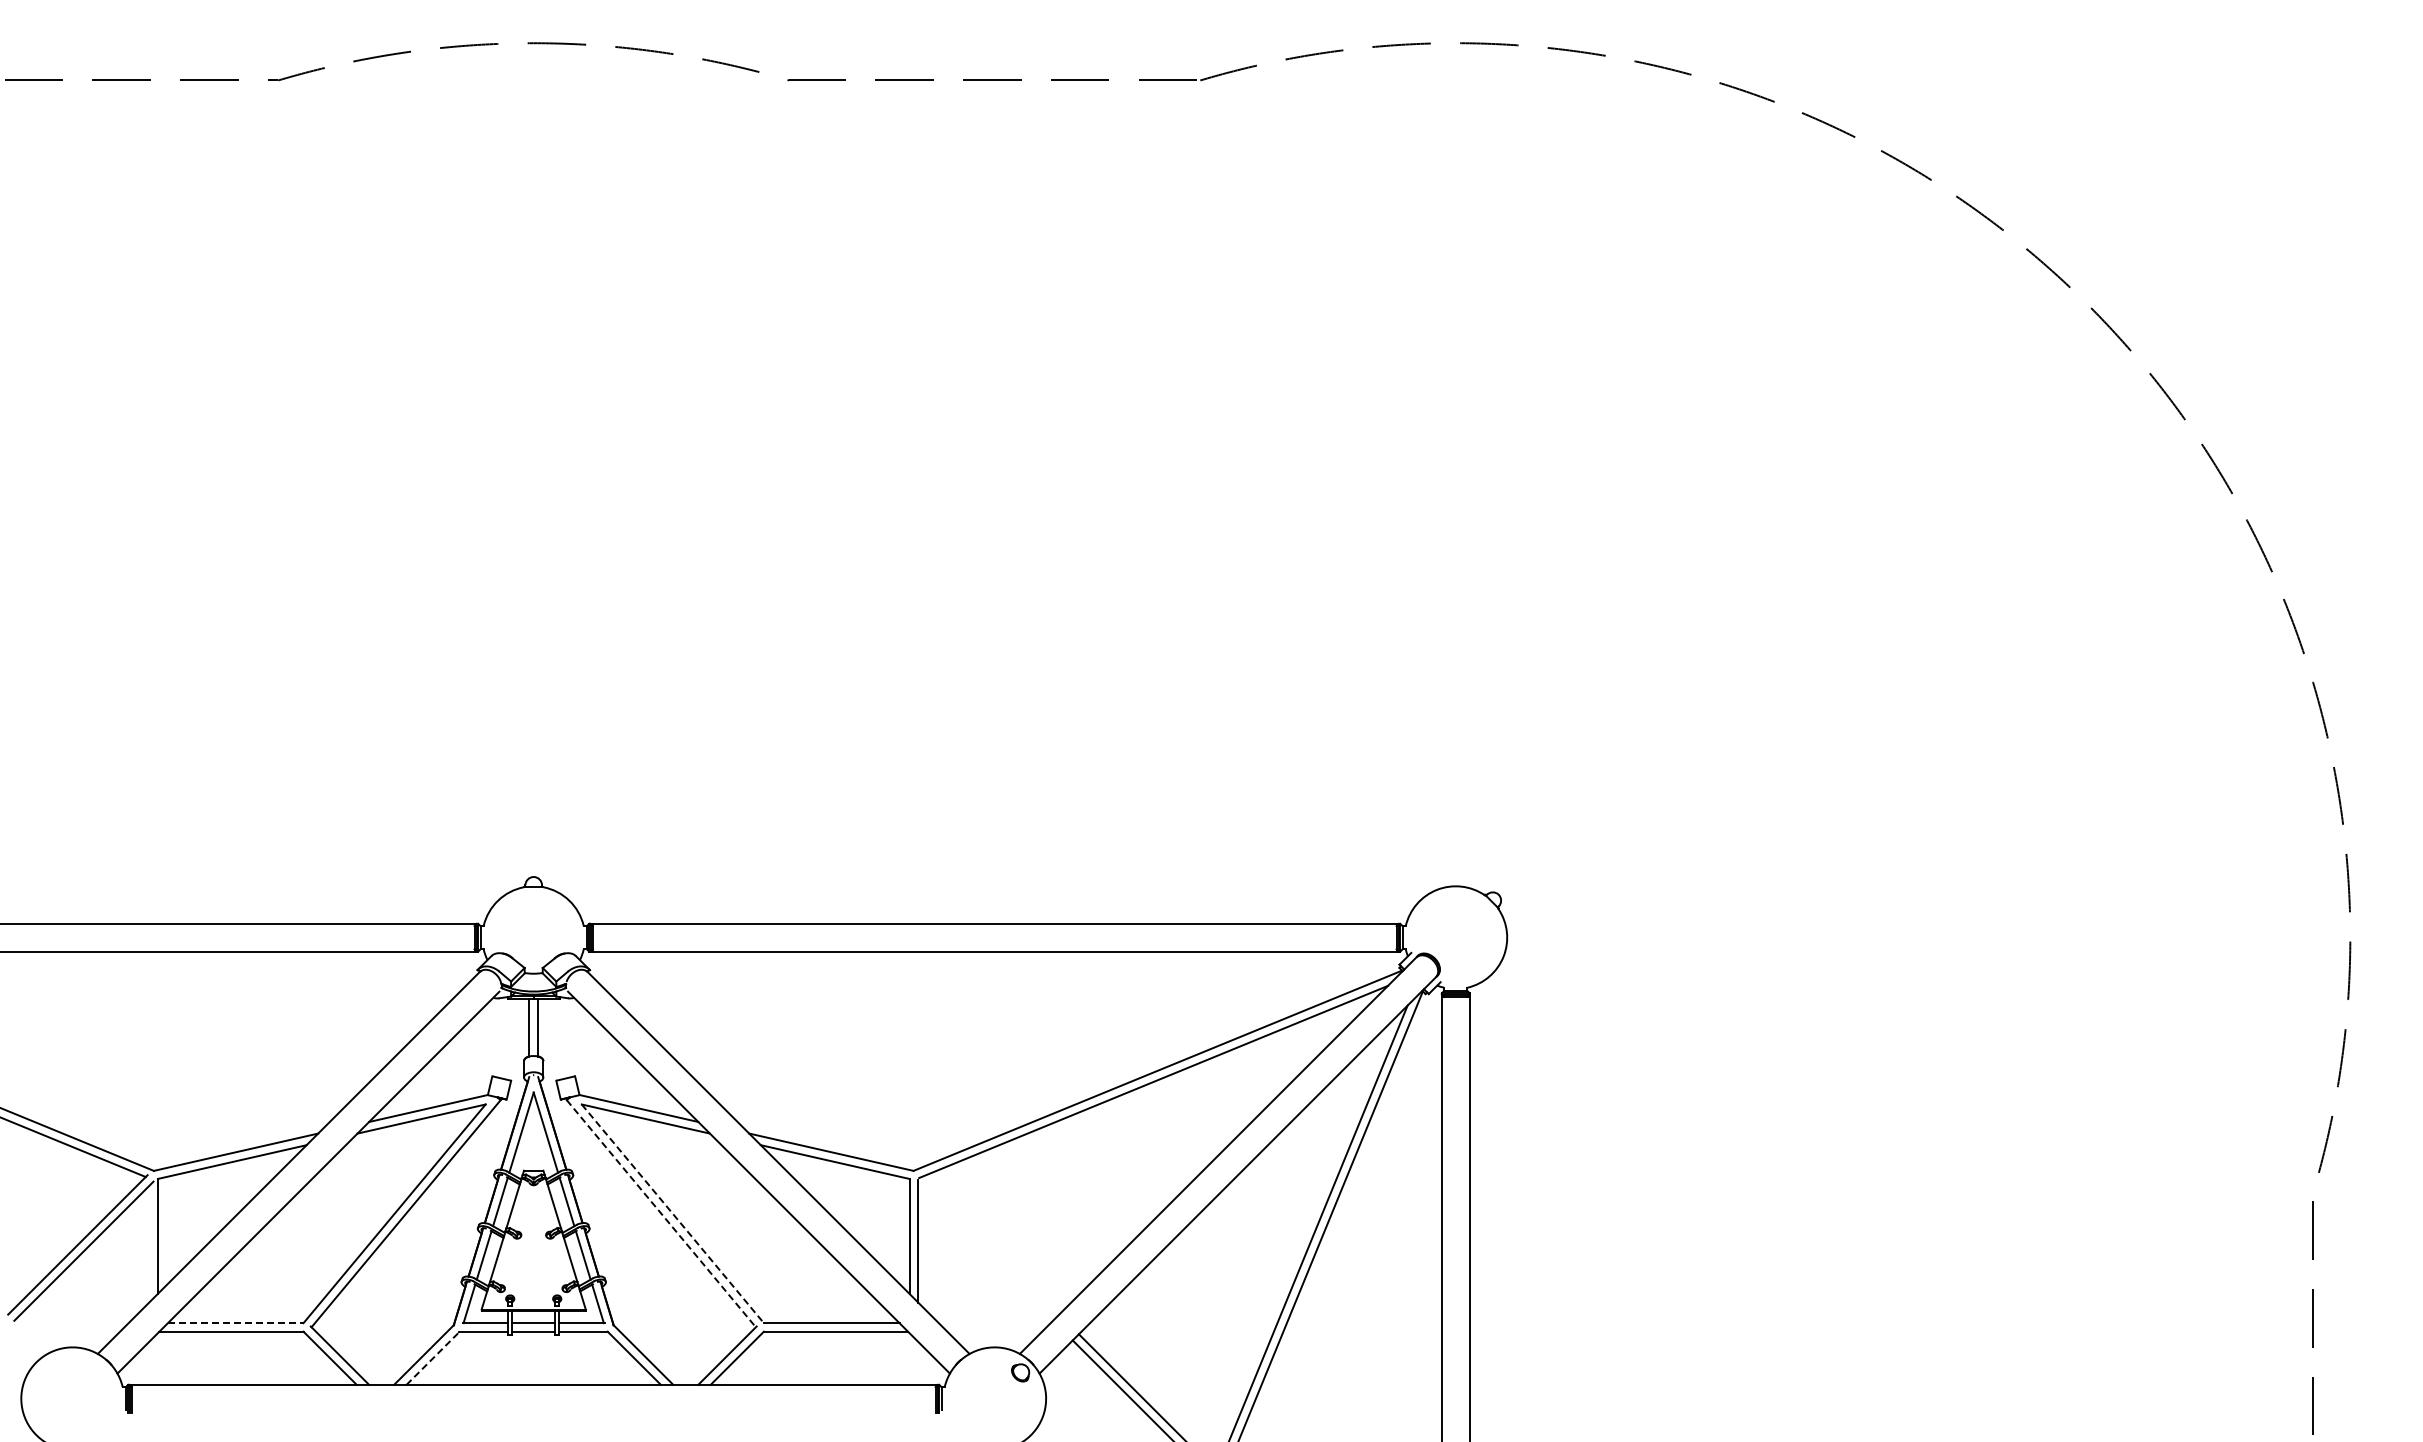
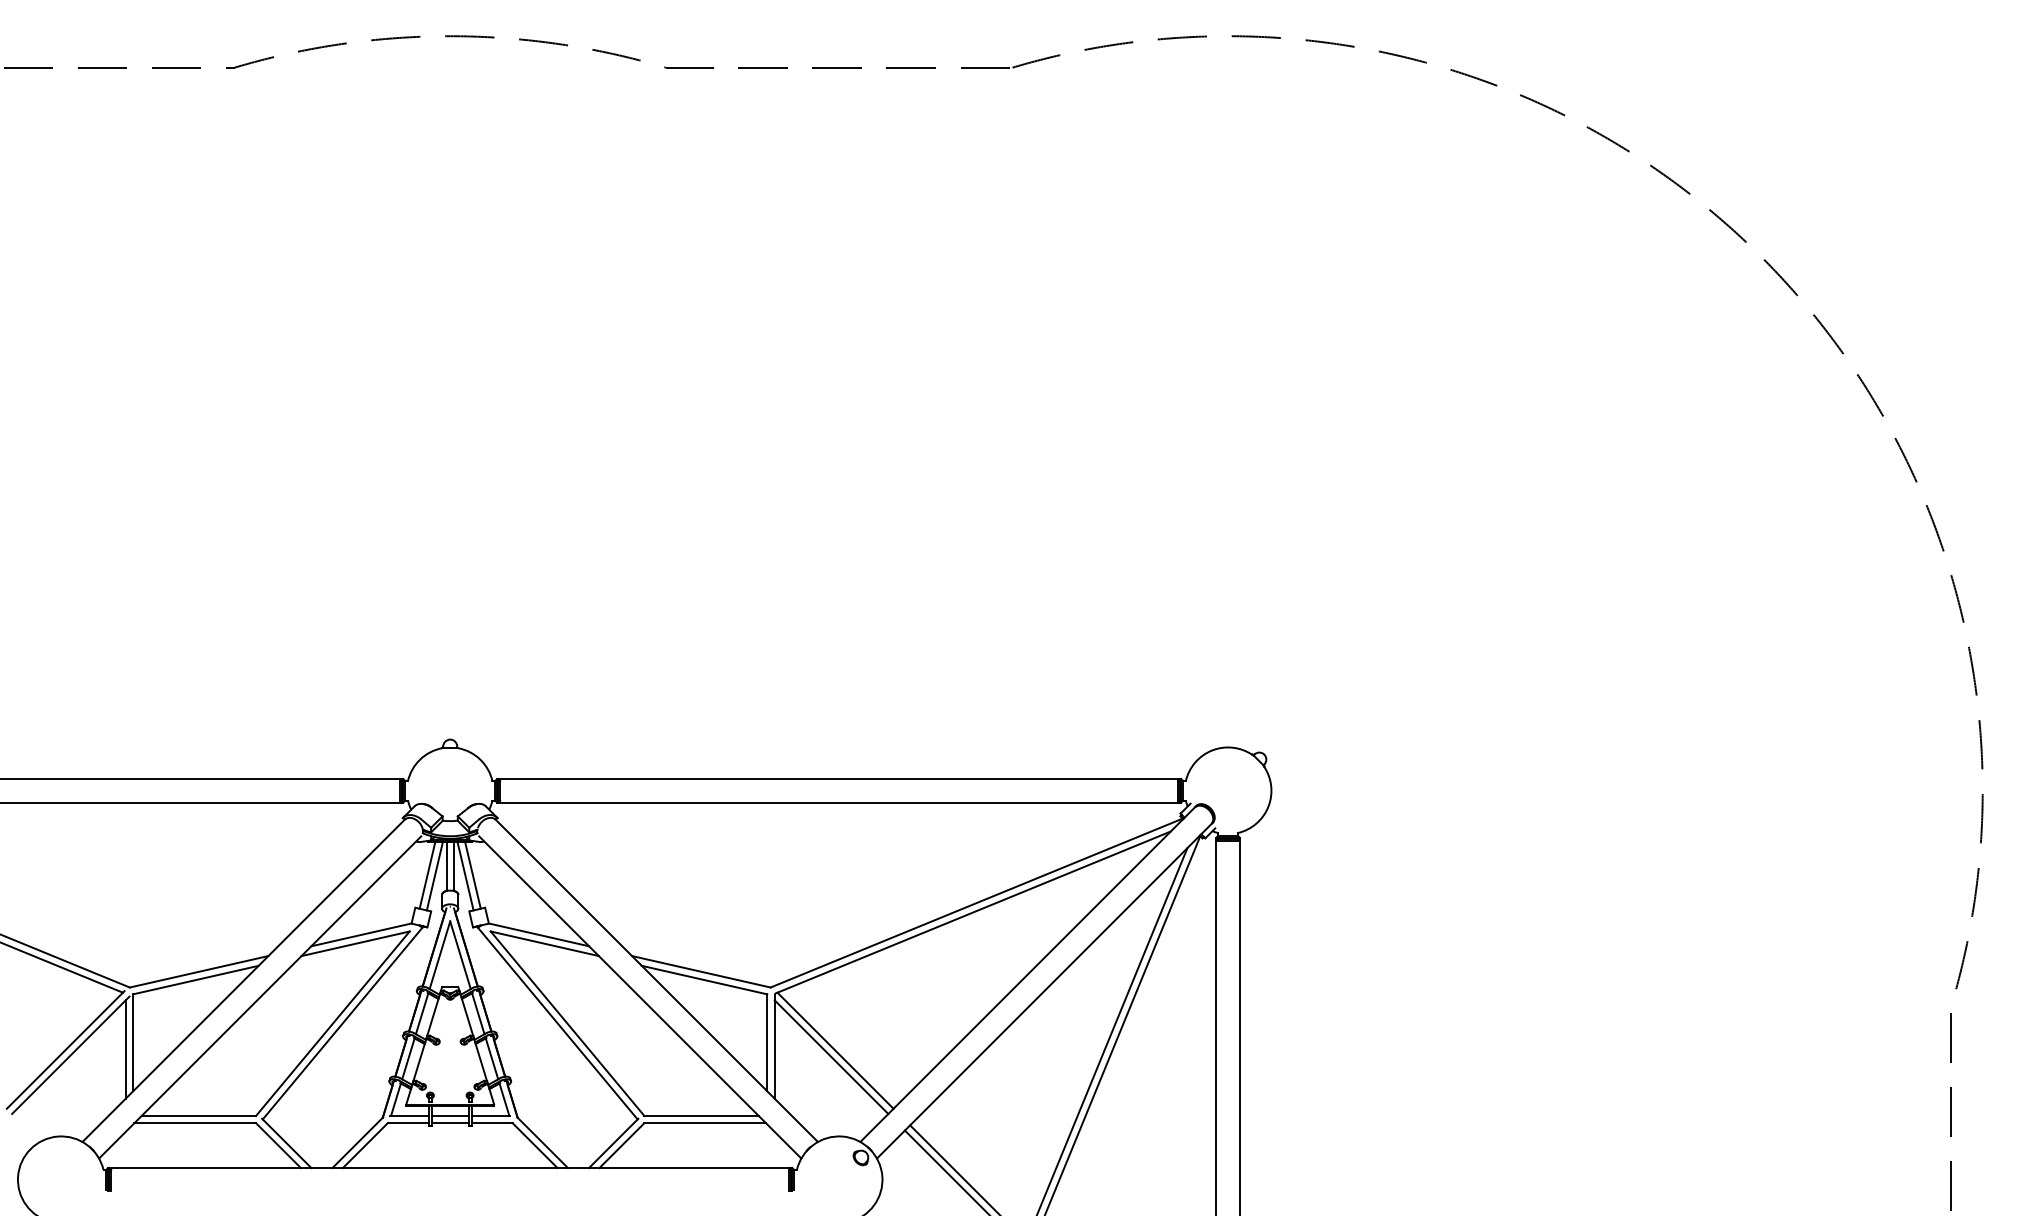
line: (506, 1037) -> (427, 874), added
line: (560, 1037) -> (472, 874), added
line: (515, 1038) -> (434, 875), added
line: (551, 1038) -> (465, 875), added
line: (661, 1213) -> (558, 1023), dashed -> solid
line: (673, 1214) -> (568, 1024), dashed -> solid
line: (149, 1244) -> (126, 1049), added
line: (990, 1245) -> (835, 1050), added
line: (985, 1253) -> (831, 1057), added
line: (235, 1323) -> (198, 1116), dashed -> solid
line: (433, 1358) -> (365, 1145), dashed -> solid

